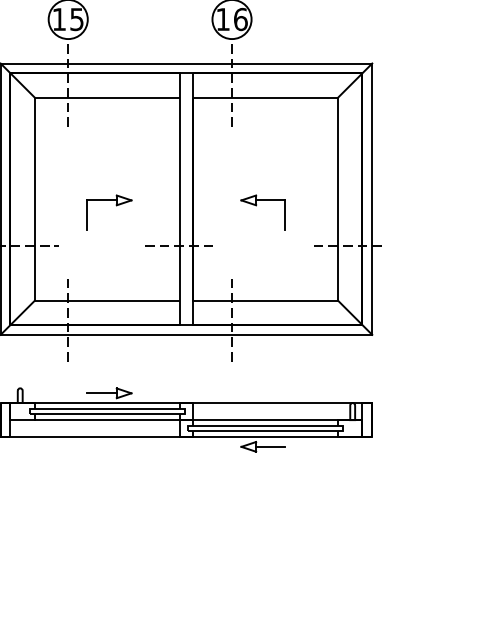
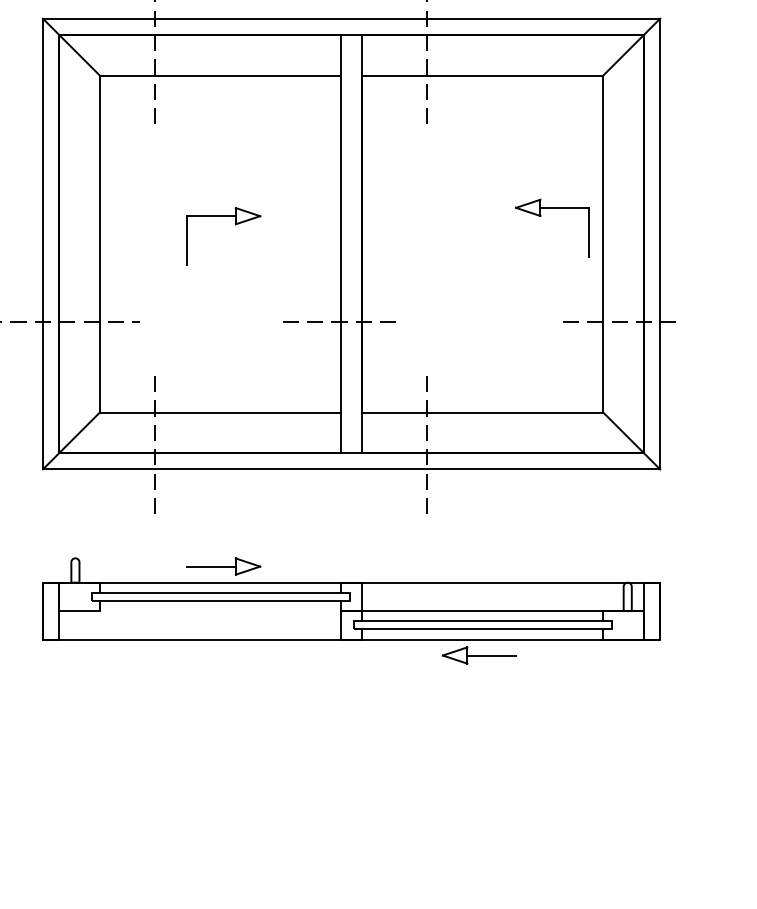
part: (115, 205) -> (233, 224), moved
part: (256, 206) -> (541, 217), moved
line: (107, 420) -> (220, 611), removed

